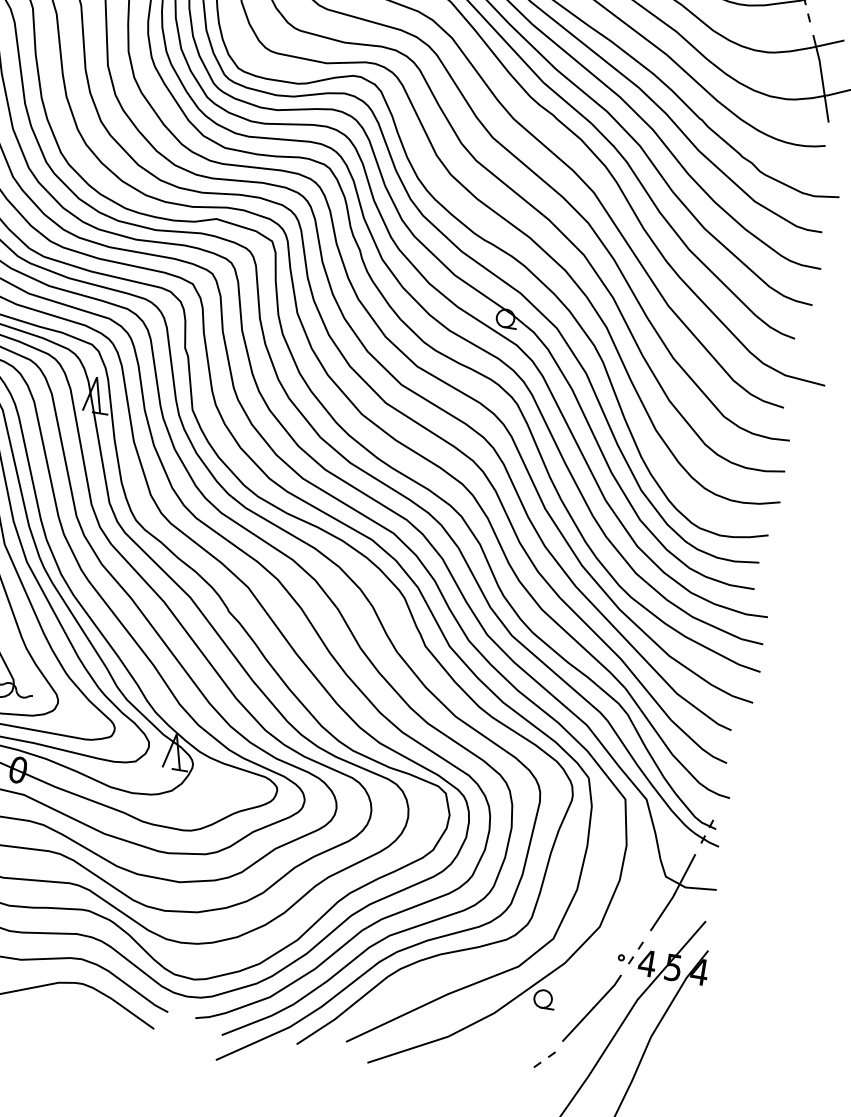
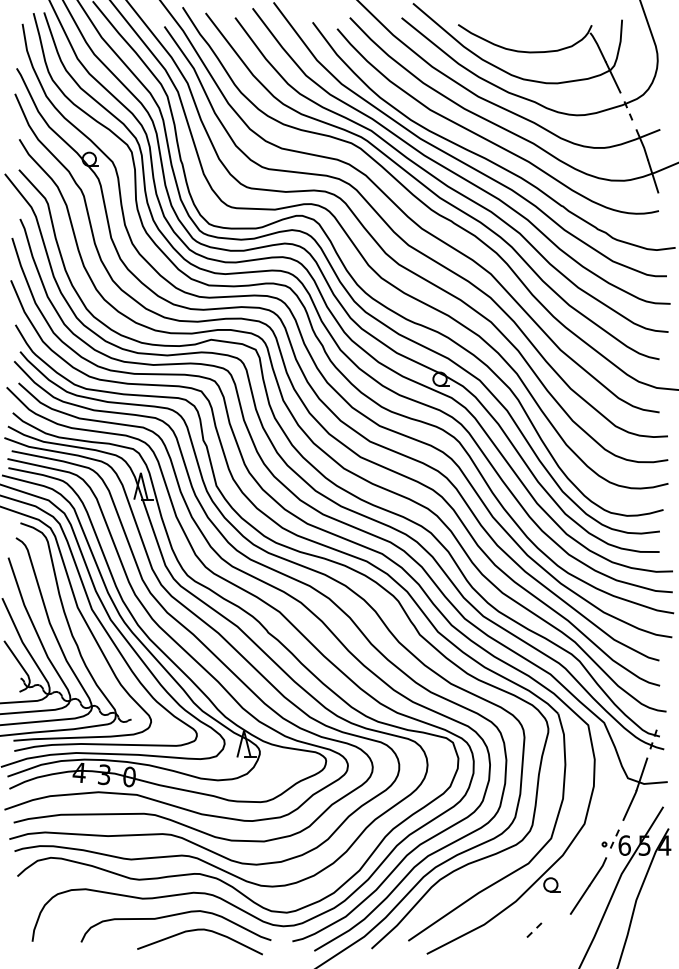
text: (647, 963) -> (624, 845), 4 -> 6
line: (547, 1057) -> (536, 928), moved

